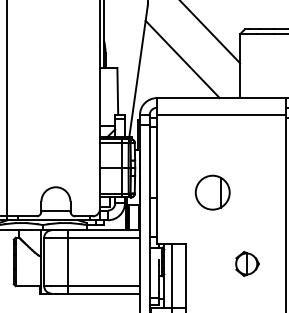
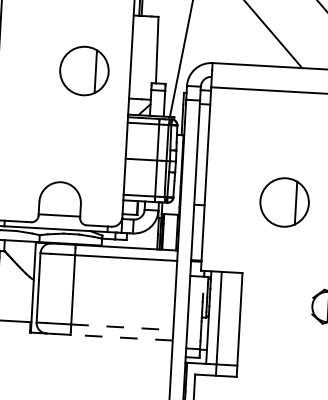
part: (67, 108) -> (84, 70), added
line: (104, 286) -> (122, 327), solid -> dashed
line: (104, 293) -> (122, 337), solid -> dashed

